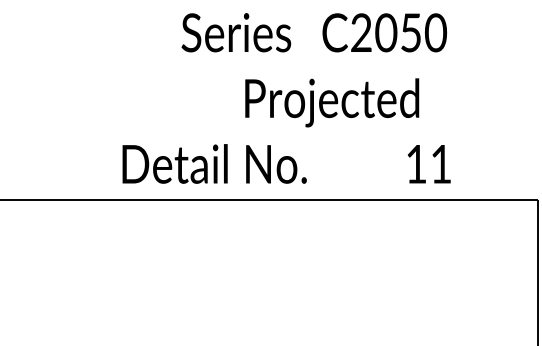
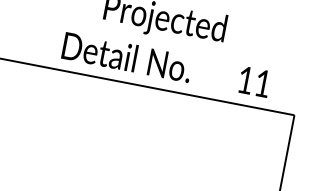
text: (214, 163) -> (127, 56), moved
text: (429, 164) -> (254, 82), moved

